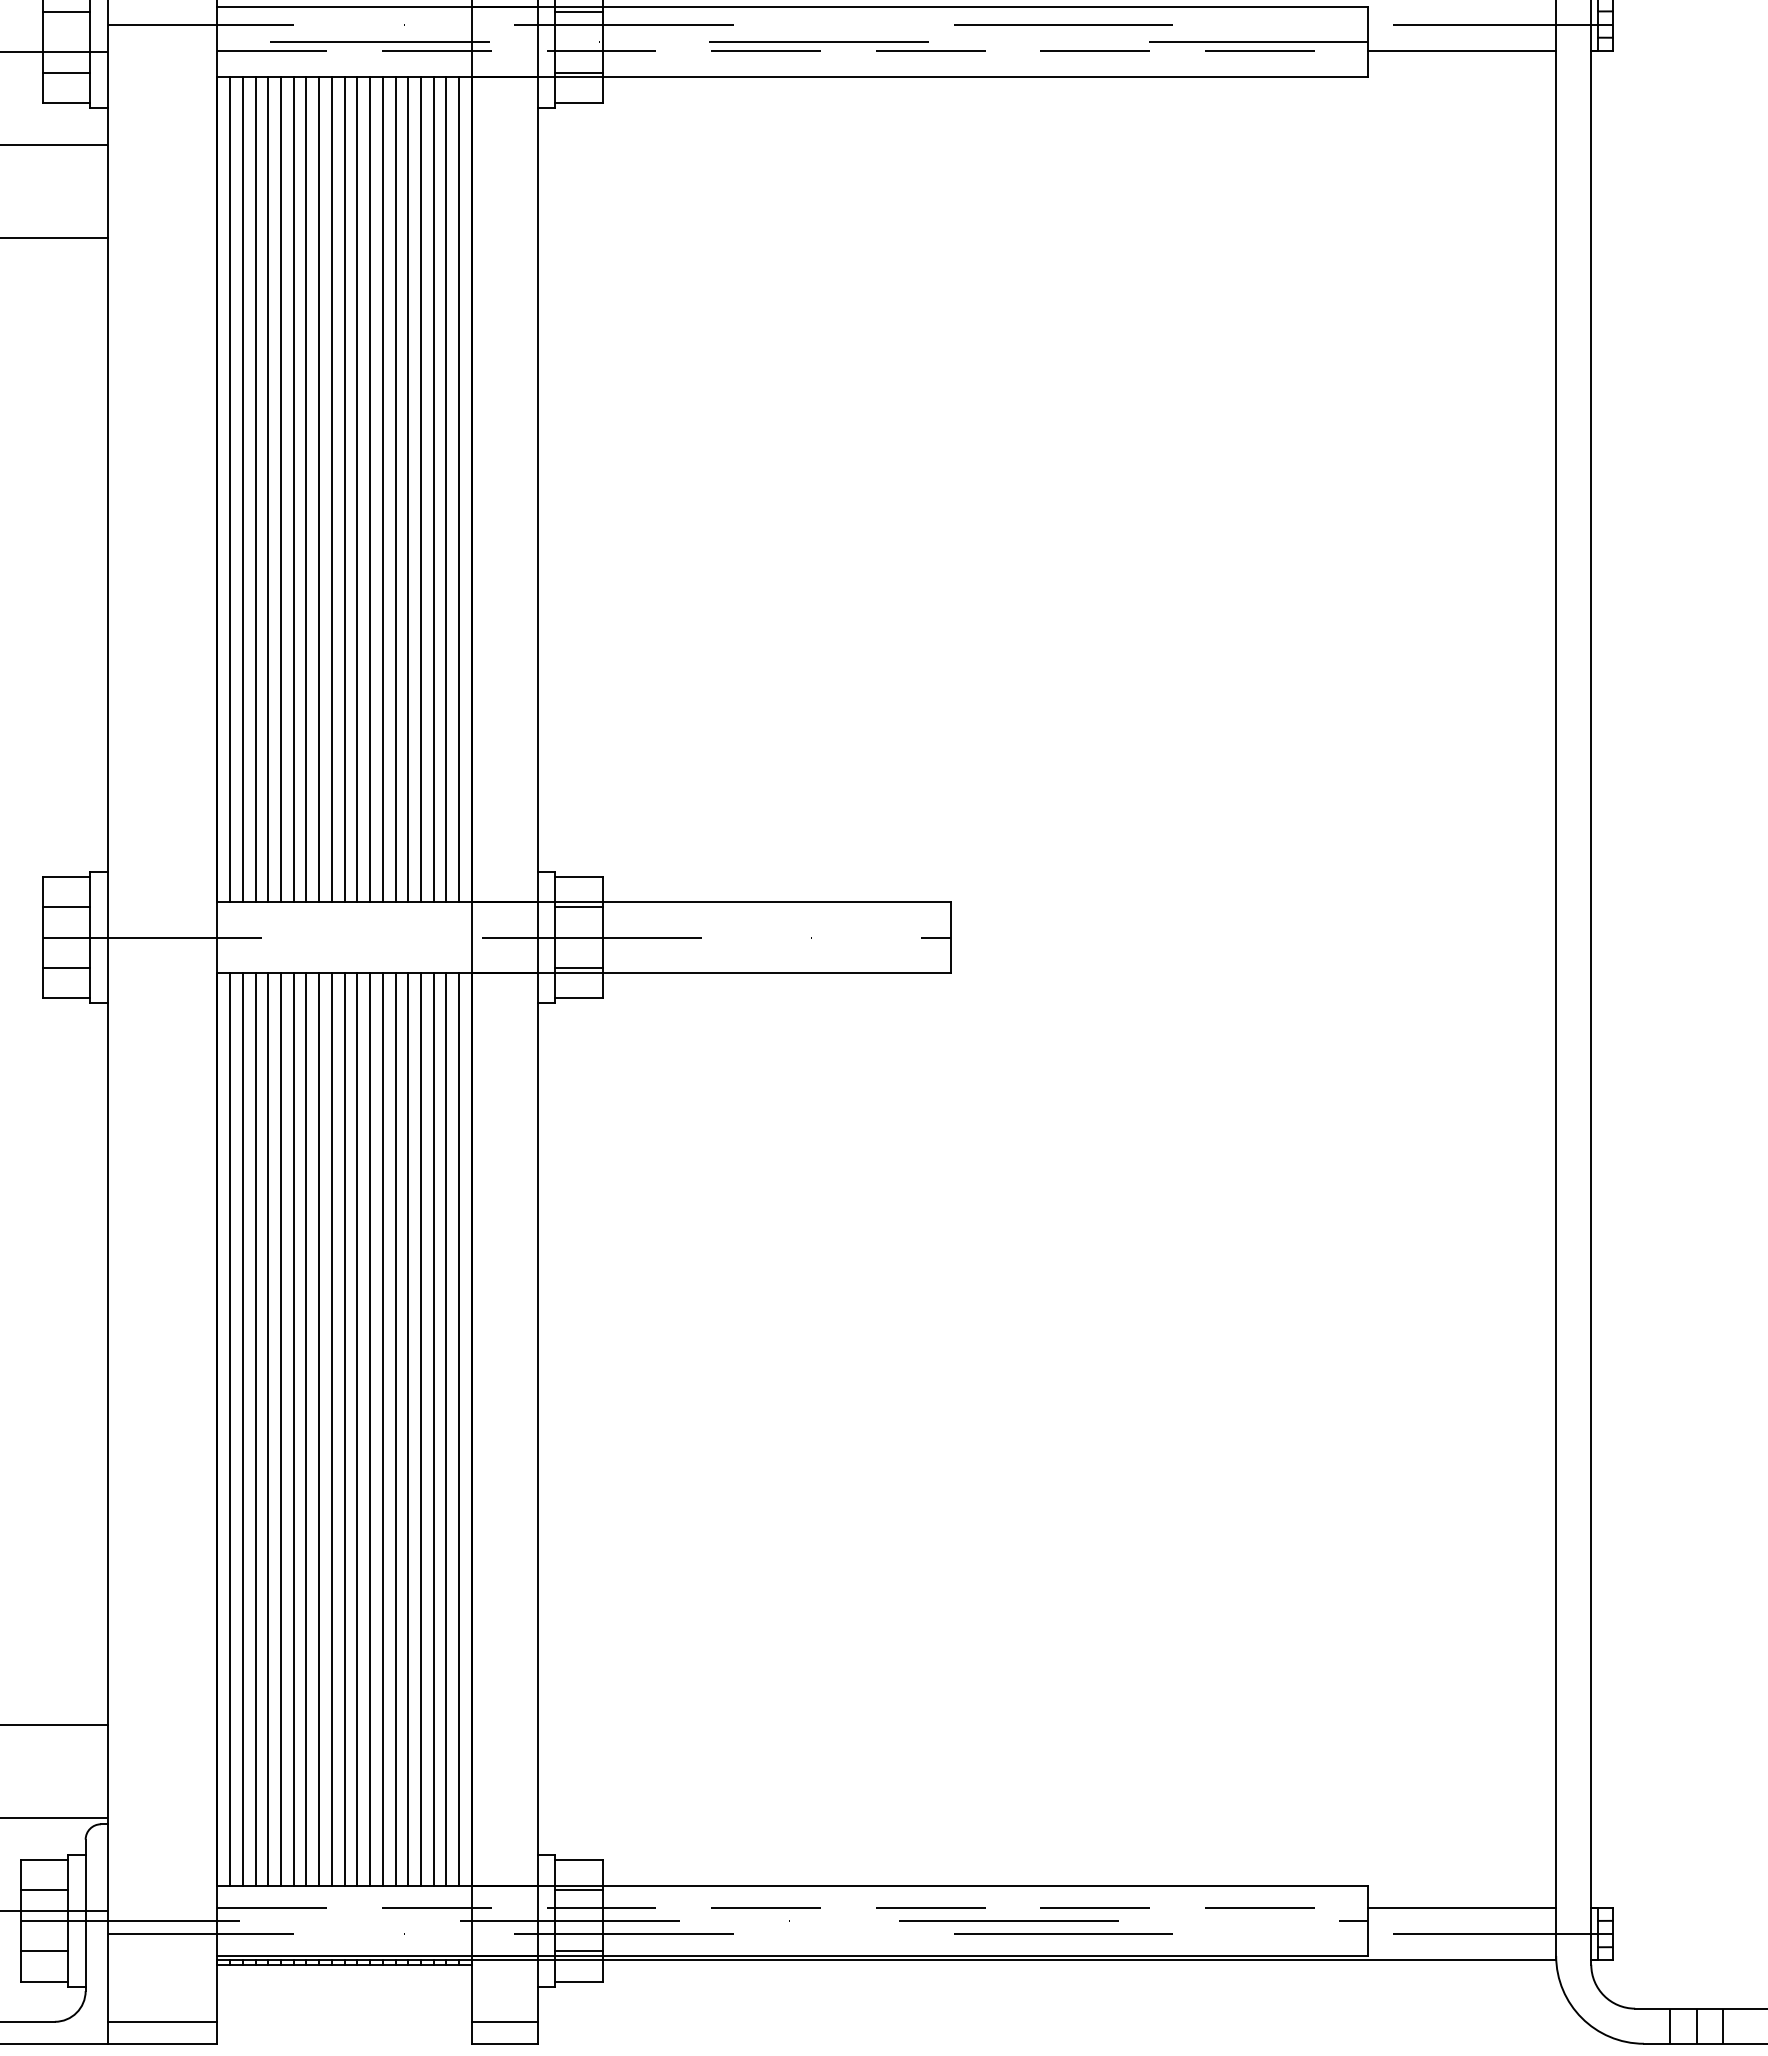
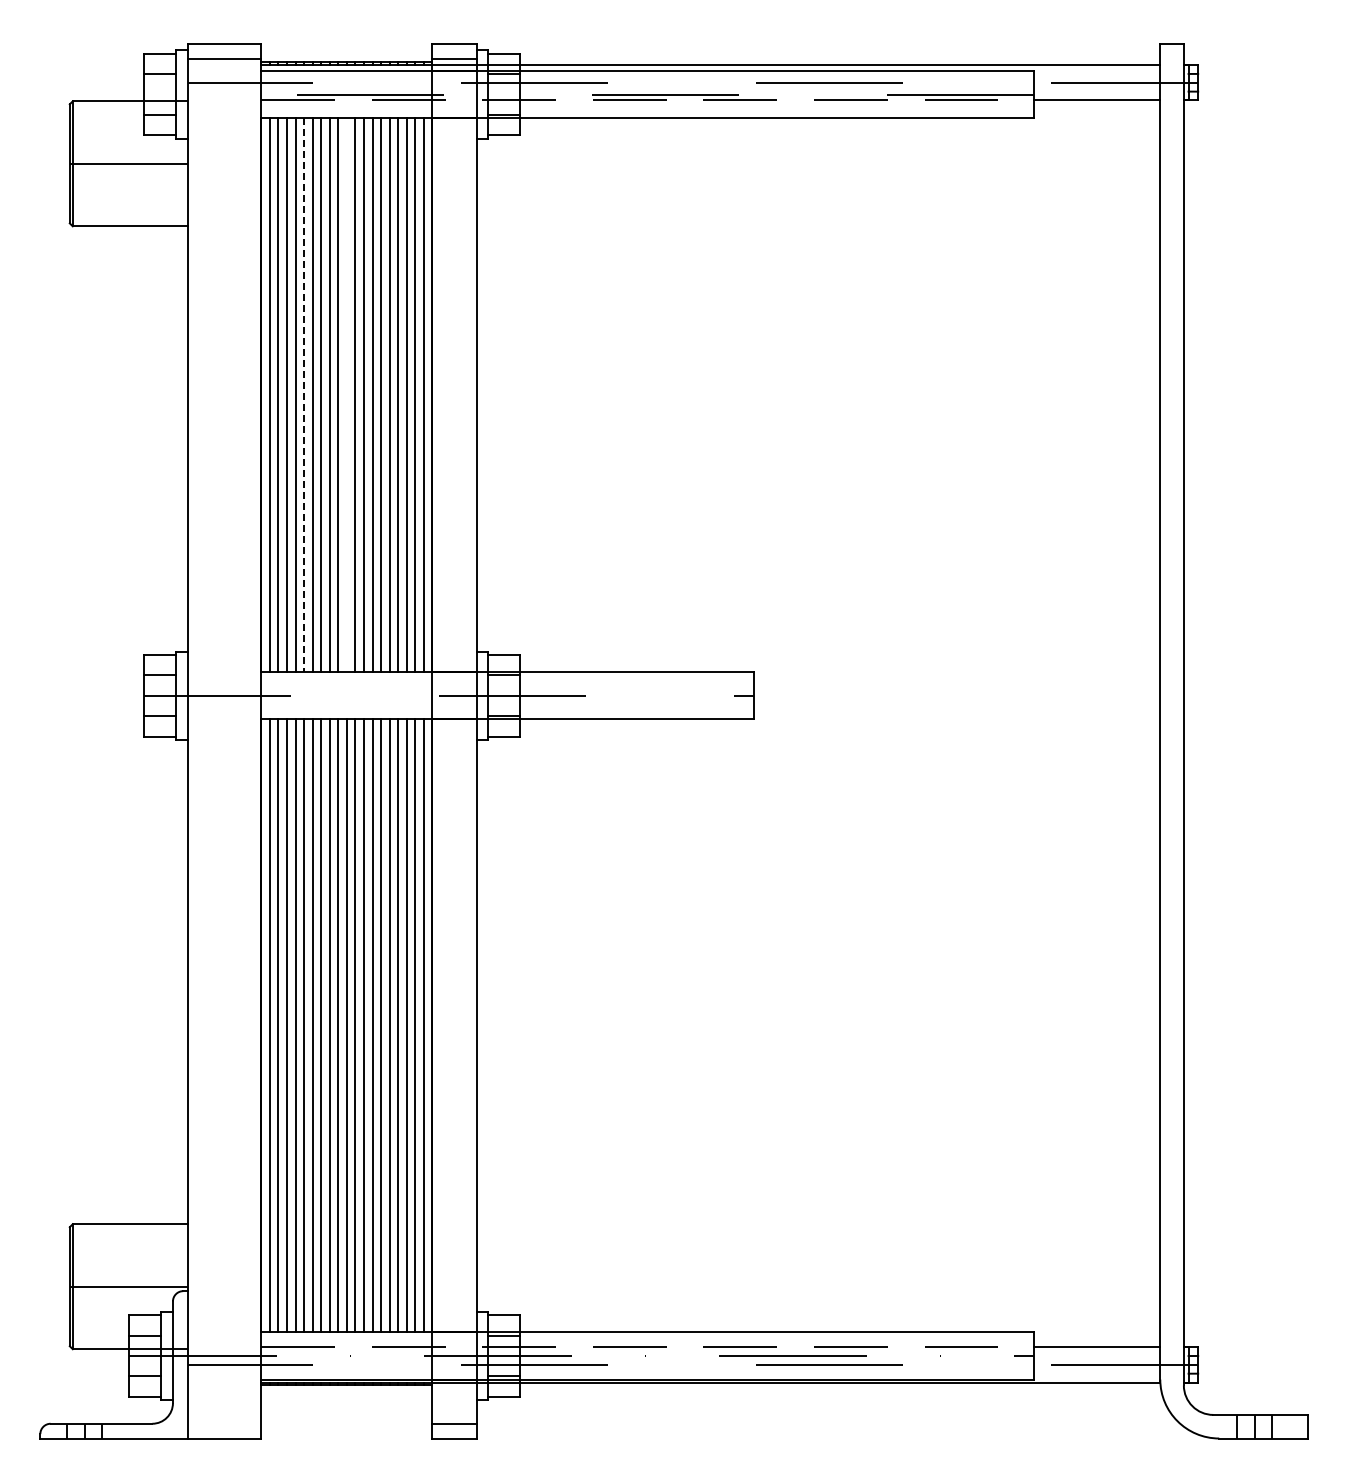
line: (281, 490) -> (304, 395), solid -> dashed
line: (344, 490) -> (346, 395), removed
line: (162, 2021) -> (224, 1423), removed

